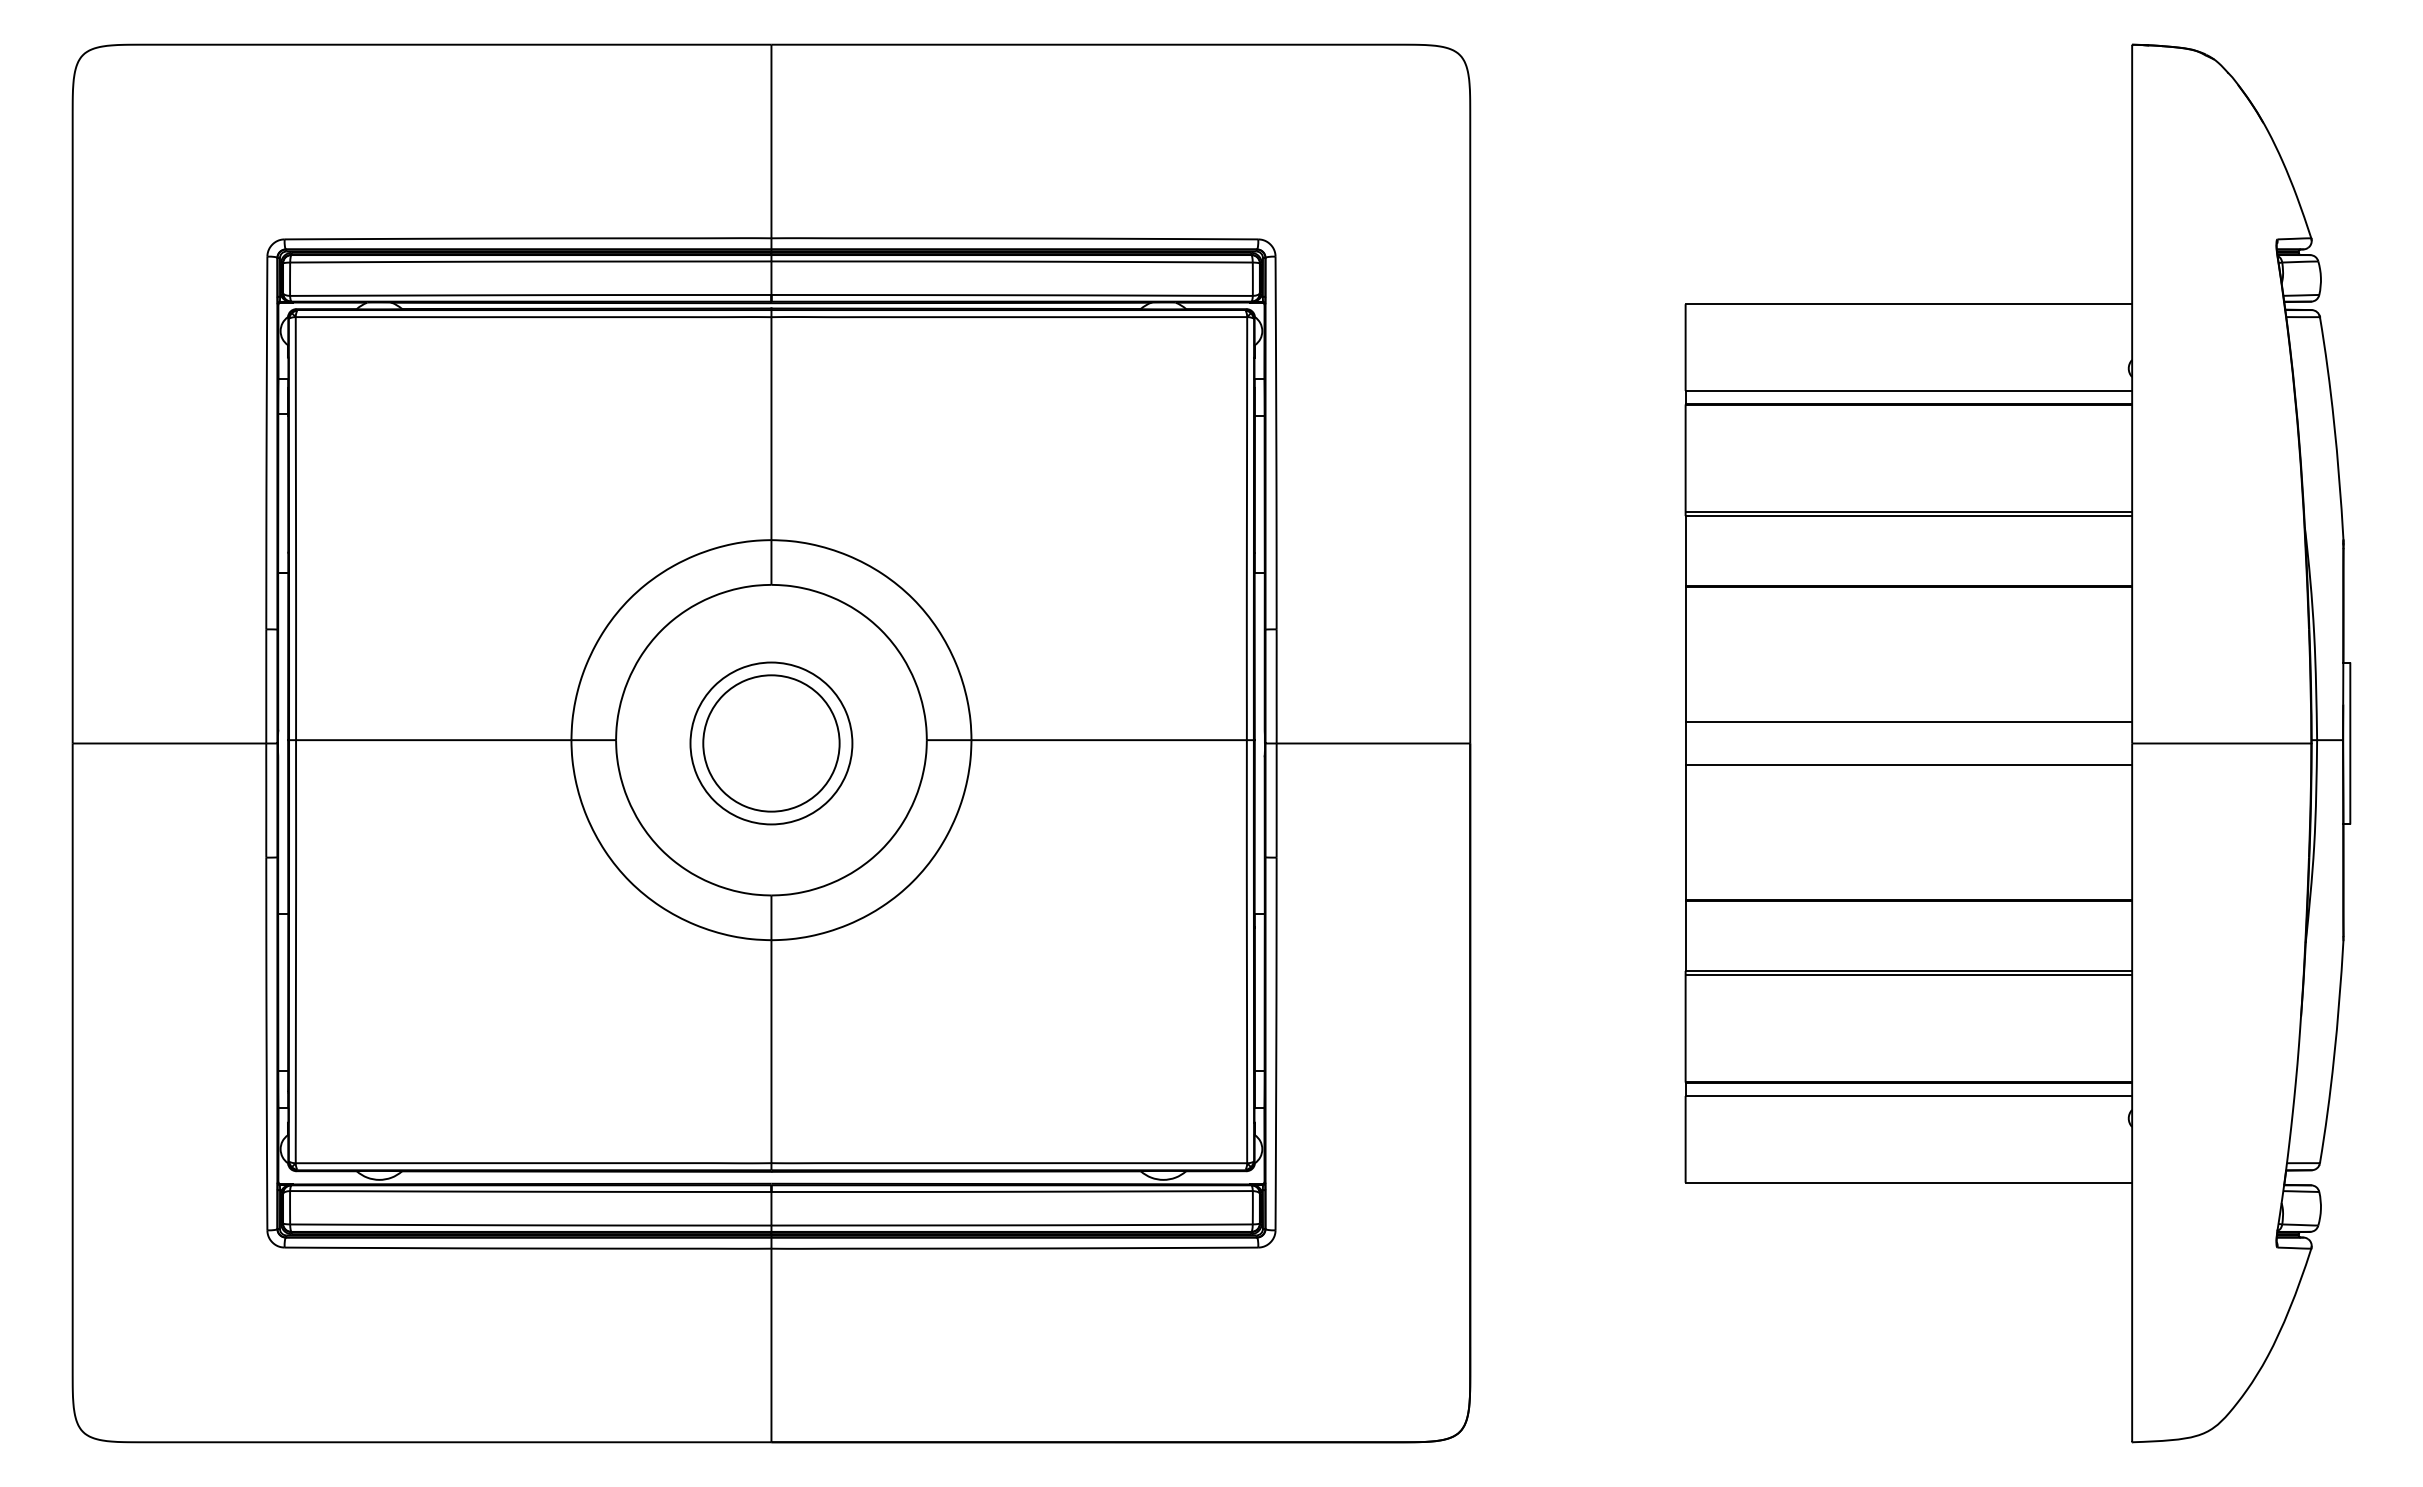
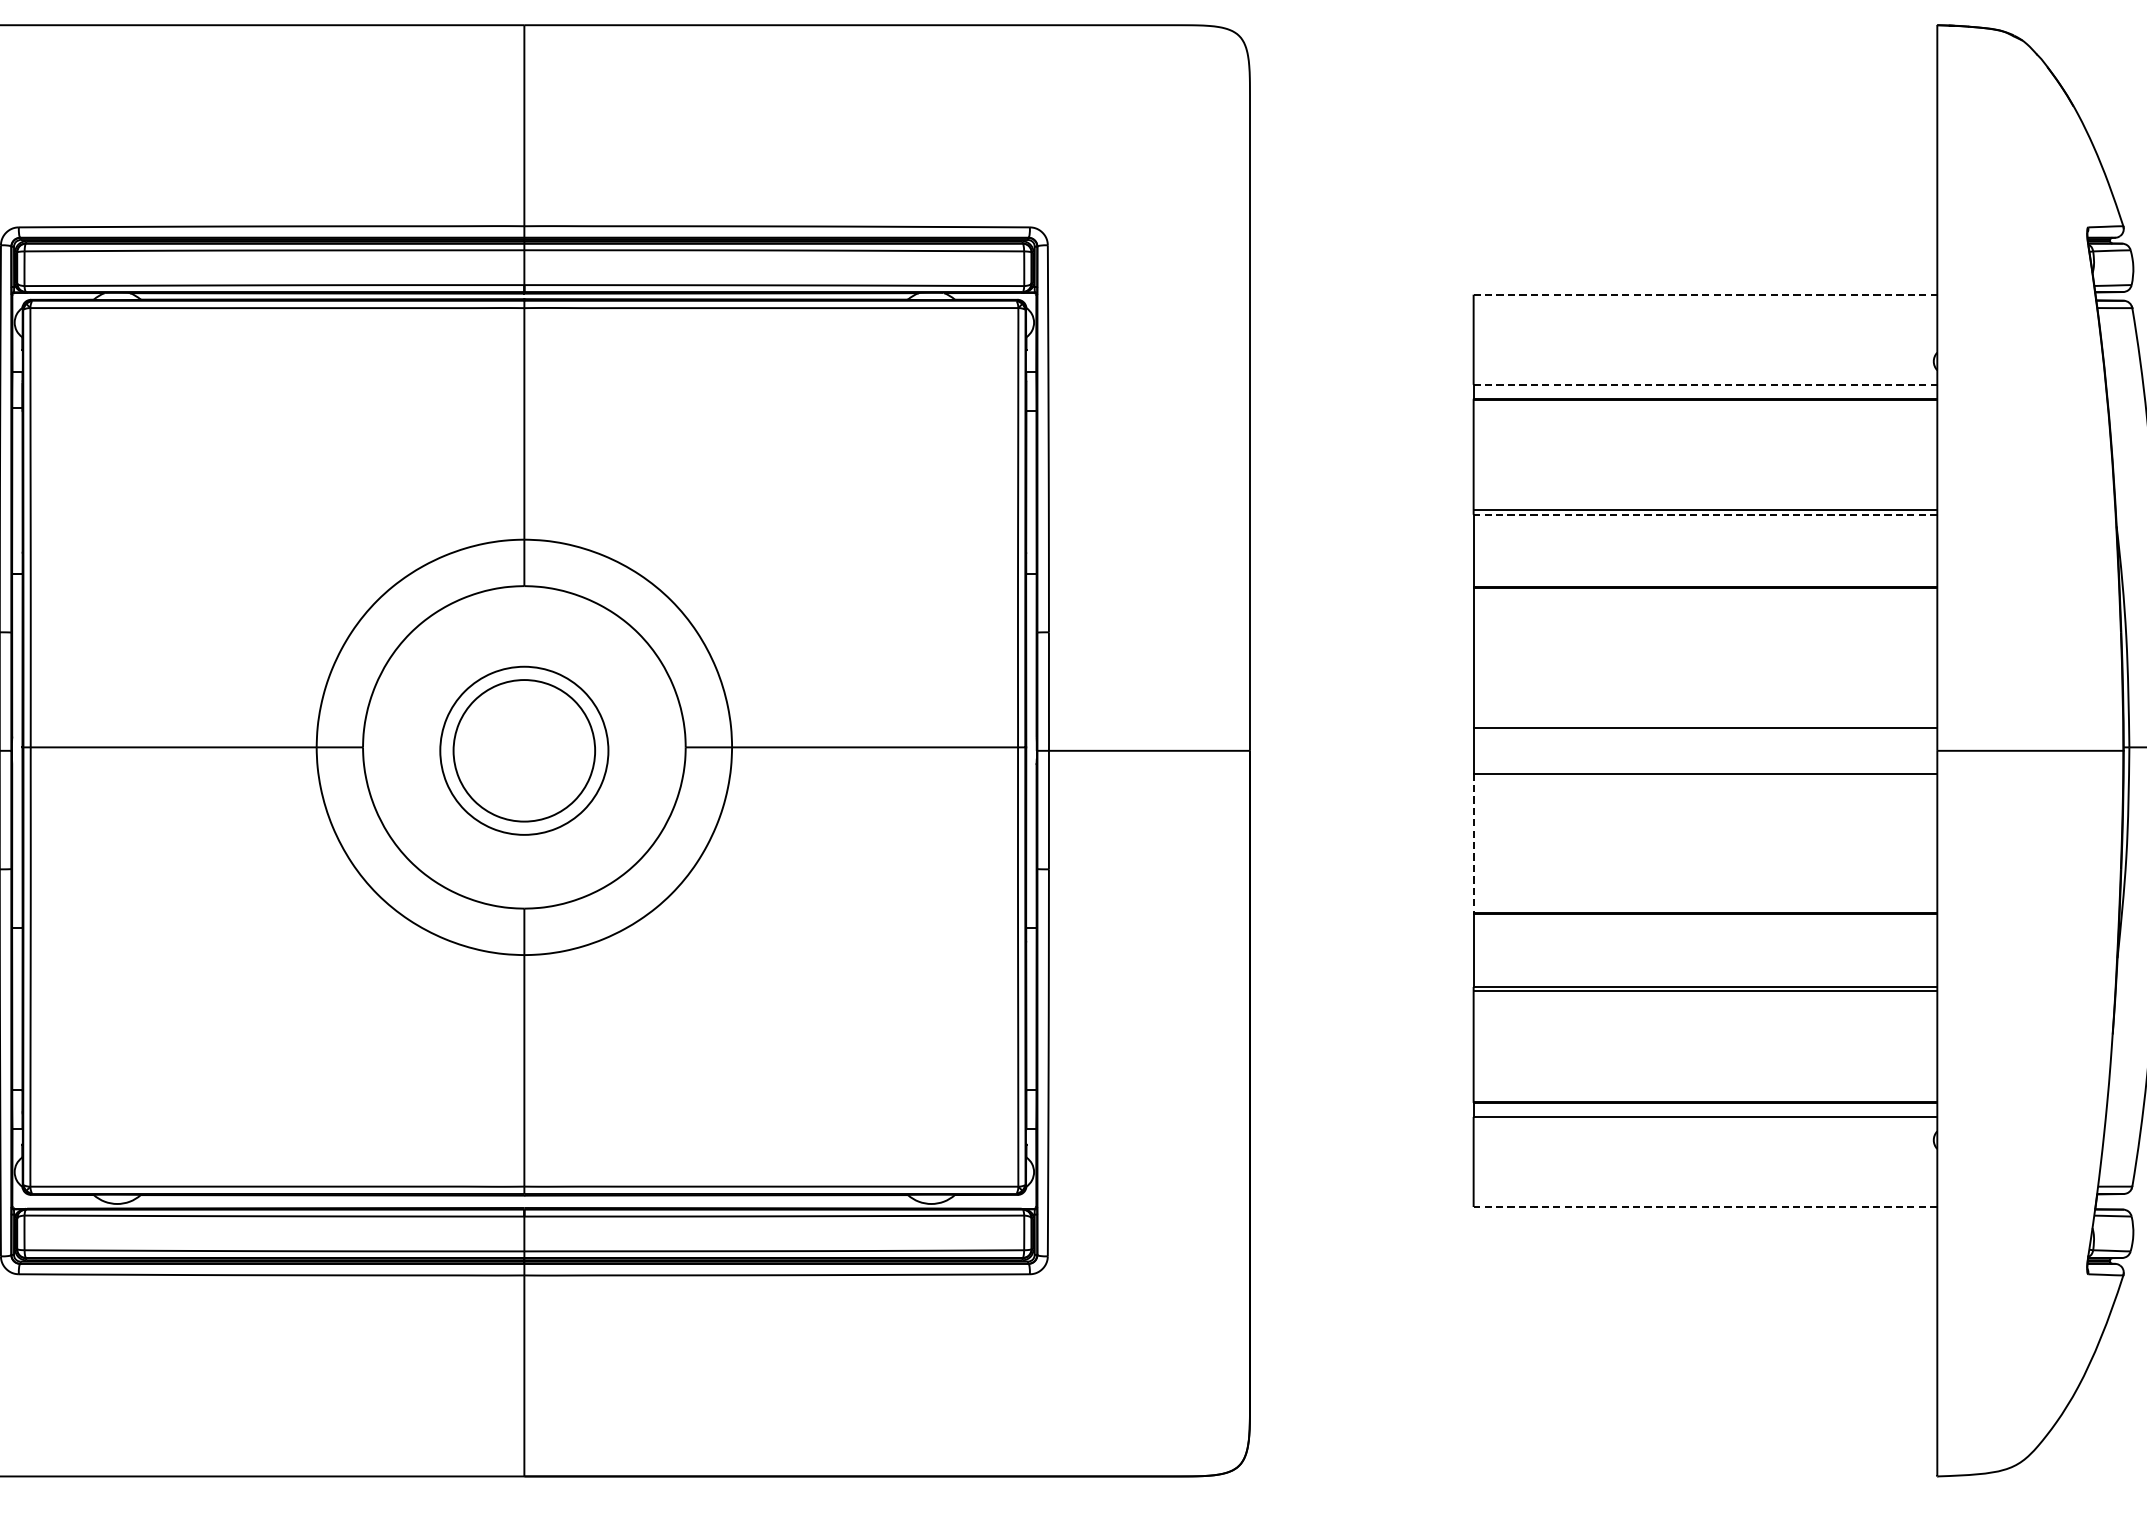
line: (1909, 304) -> (1706, 294), solid -> dashed
line: (1909, 390) -> (1706, 384), solid -> dashed
line: (1908, 516) -> (1705, 515), solid -> dashed
line: (1685, 833) -> (1473, 844), solid -> dashed
line: (1908, 1182) -> (1705, 1206), solid -> dashed

